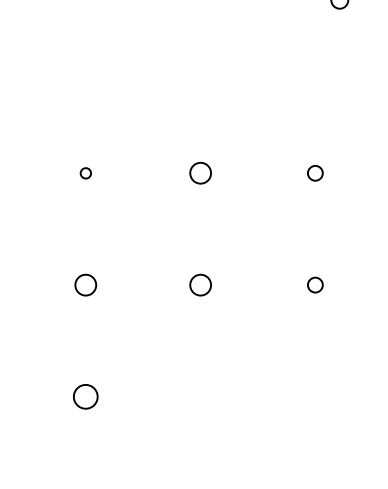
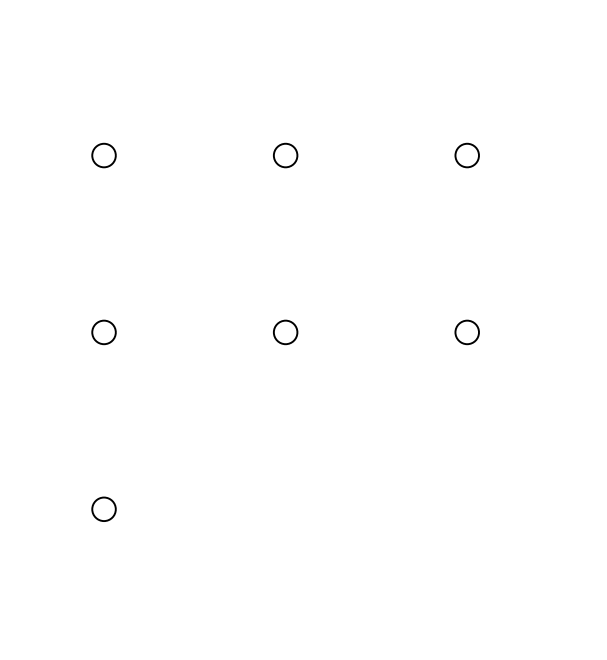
circle: (85, 173) -> (103, 155), size x1.43
circle: (200, 173) -> (285, 155), size x0.71
circle: (85, 284) -> (103, 331), size x0.71
circle: (200, 284) -> (285, 331), size x0.71
circle: (85, 396) -> (103, 508), size x0.62

